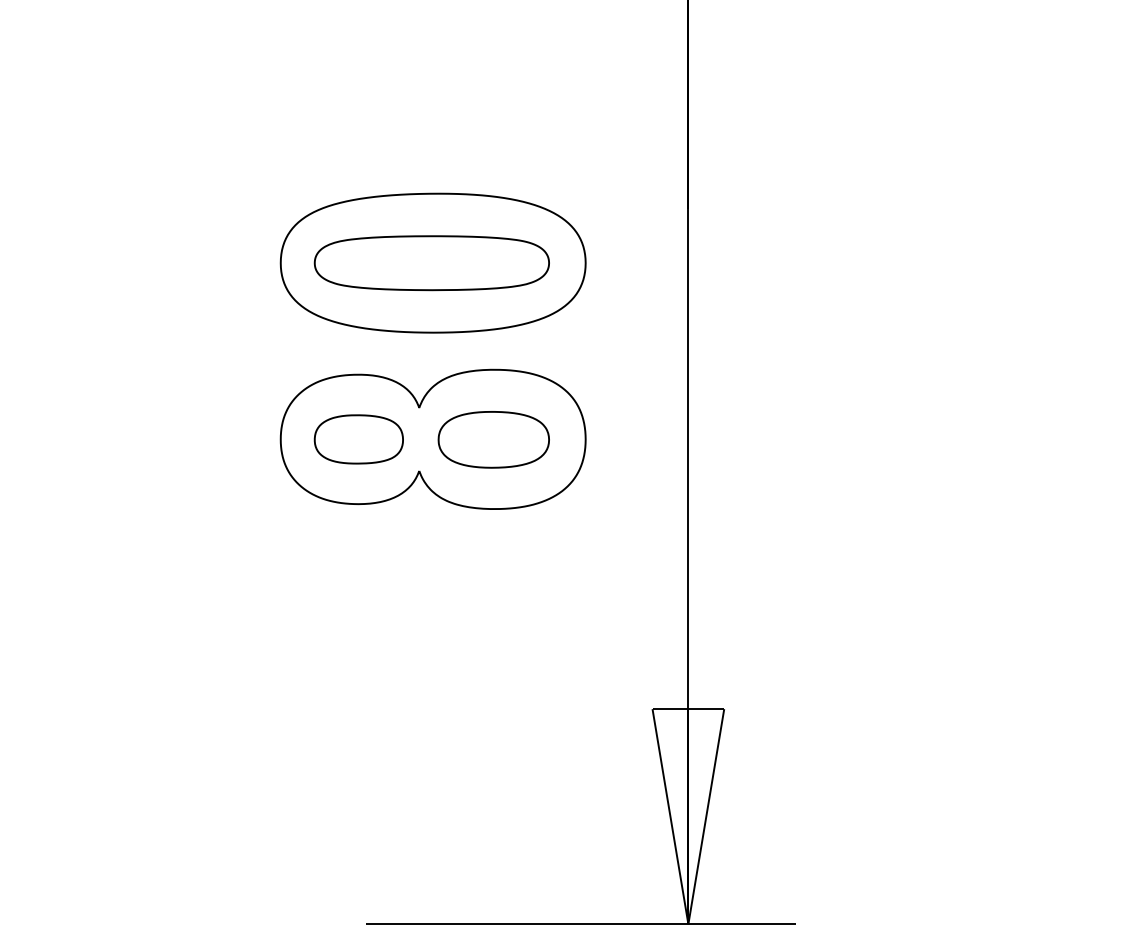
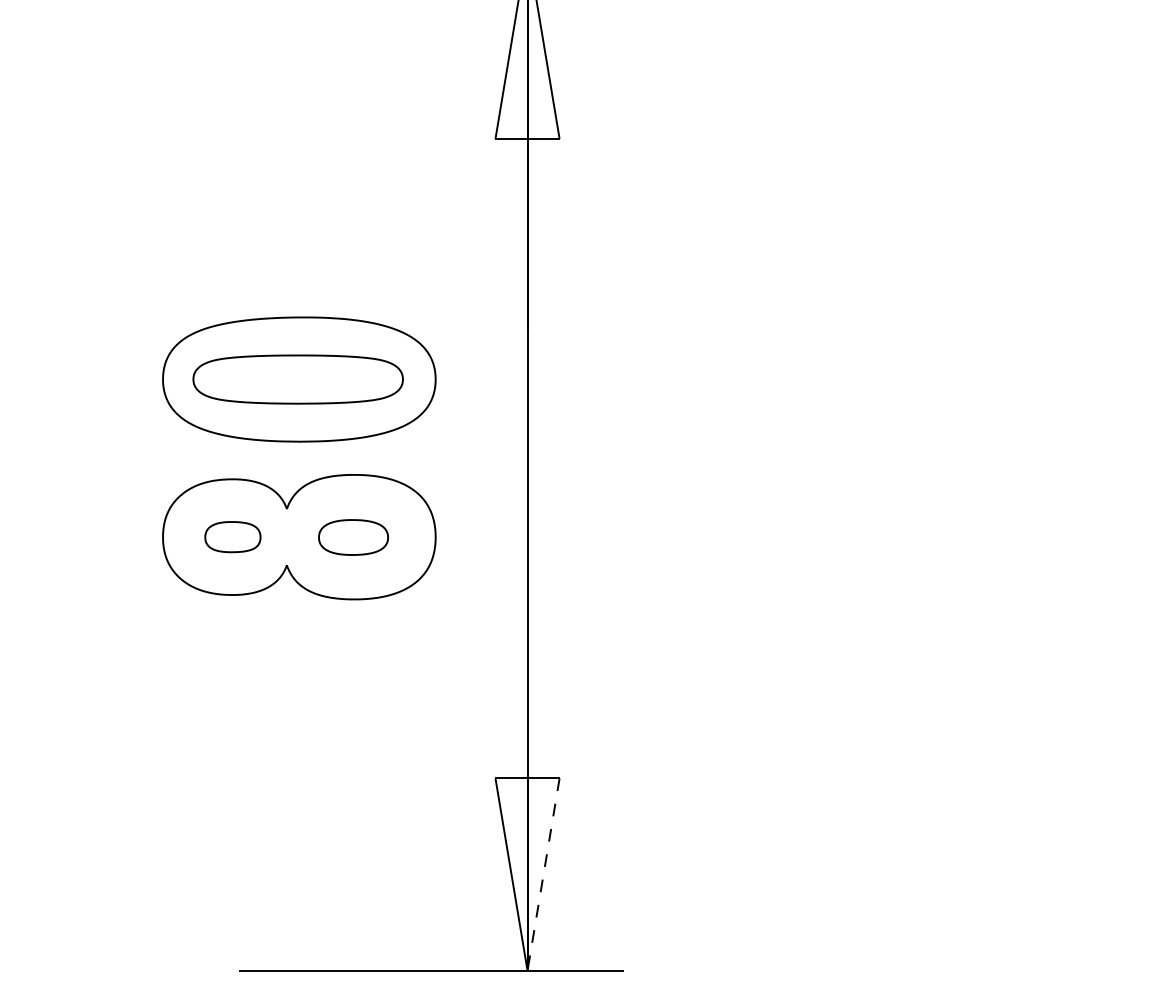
part: (358, 438) -> (232, 536), size x0.7
part: (493, 439) -> (353, 537), size x0.7
line: (706, 816) -> (543, 874), solid -> dashed

